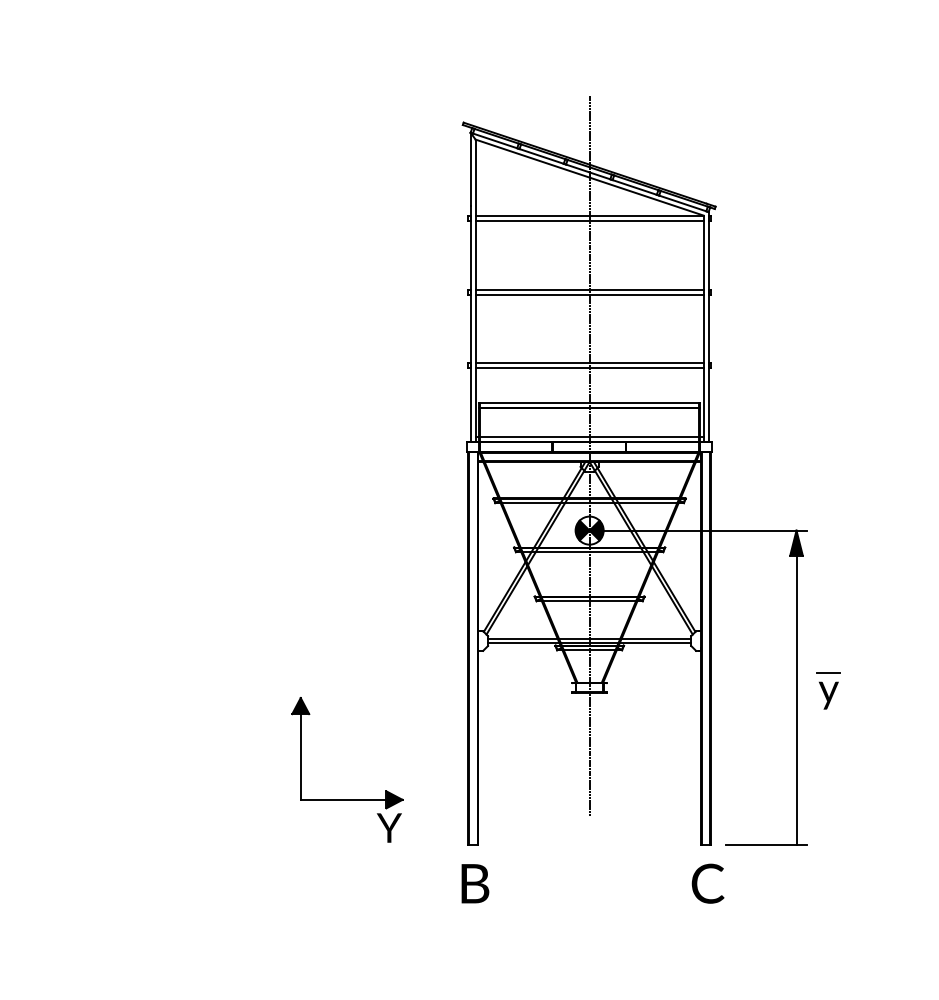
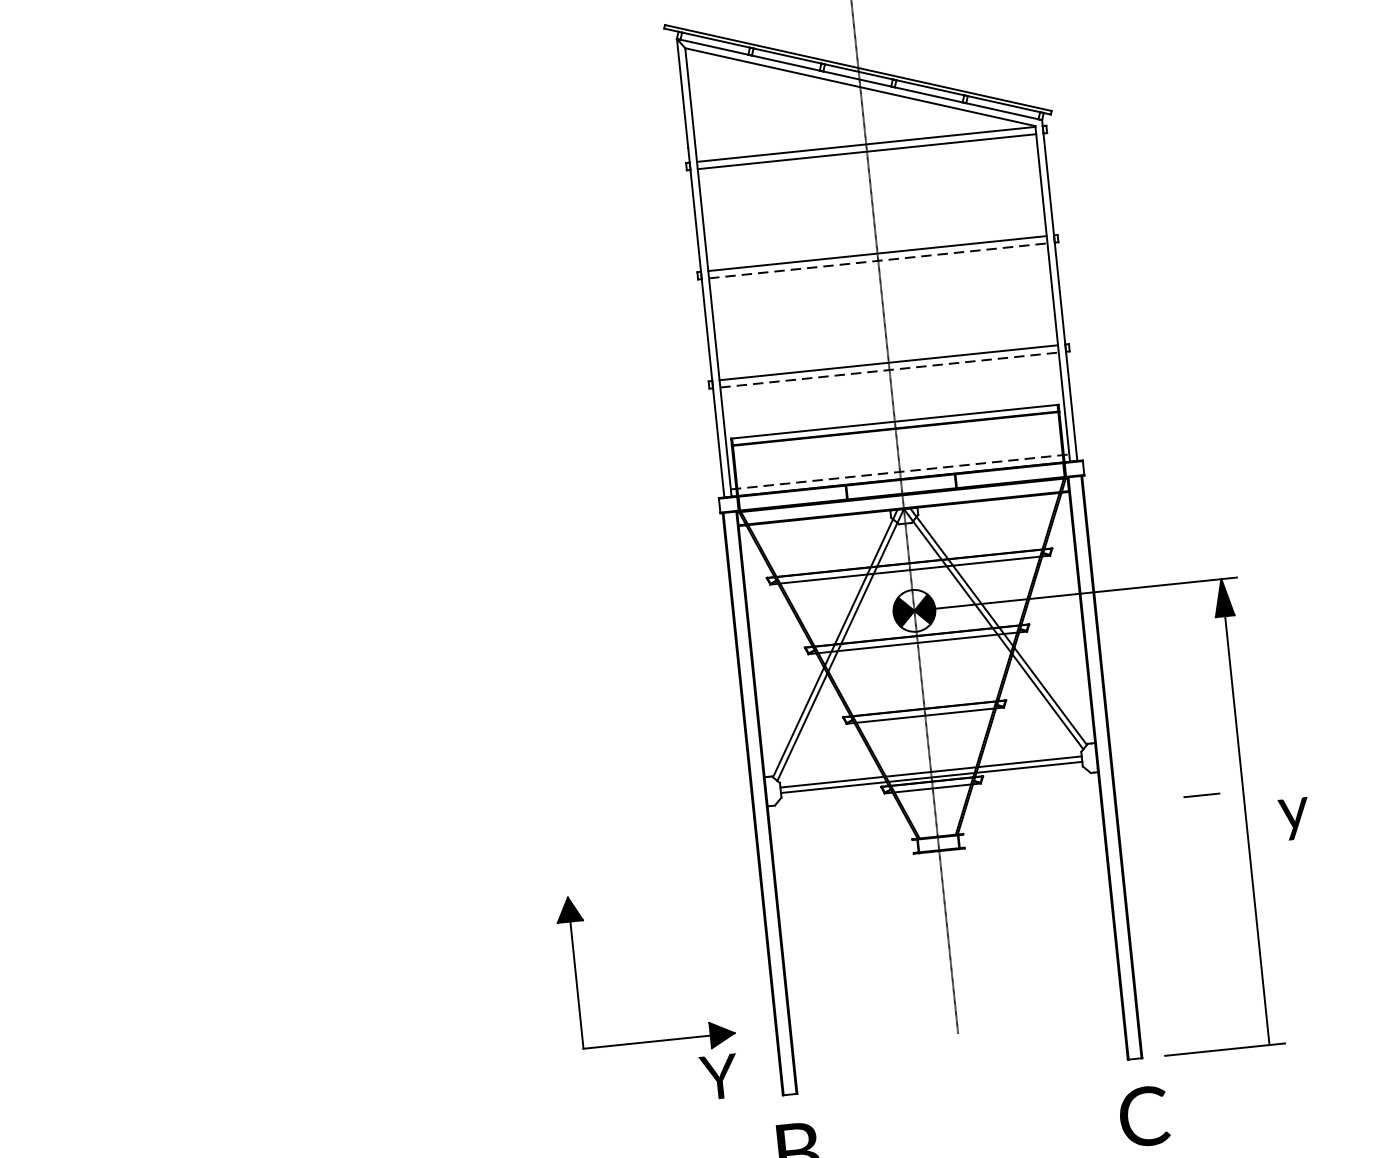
line: (590, 294) -> (879, 260), solid -> dashed
line: (590, 368) -> (890, 370), solid -> dashed
line: (590, 436) -> (901, 471), solid -> dashed
line: (828, 672) -> (1201, 793), moved
part: (347, 799) -> (652, 1041), moved

